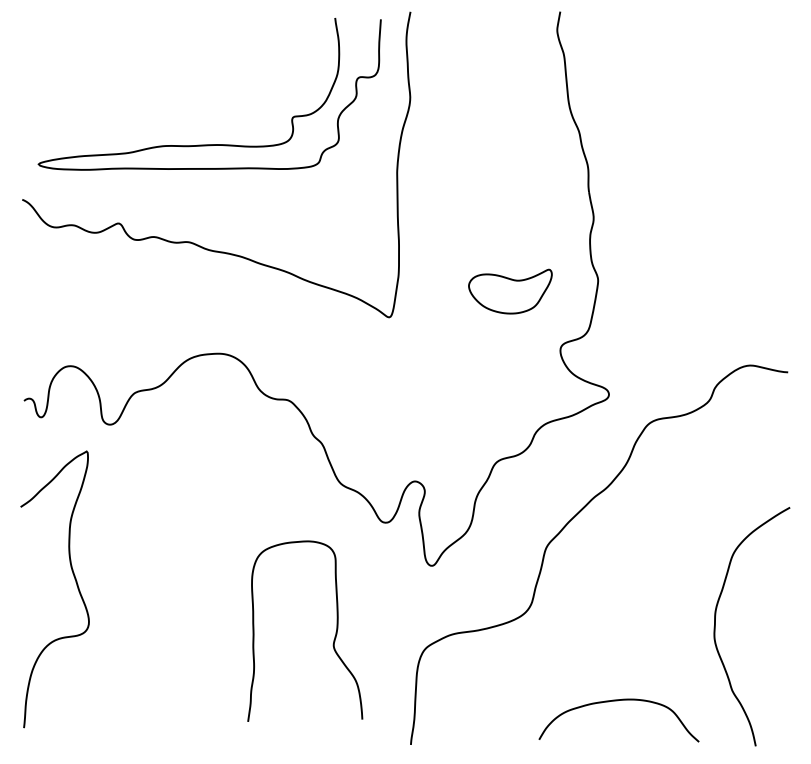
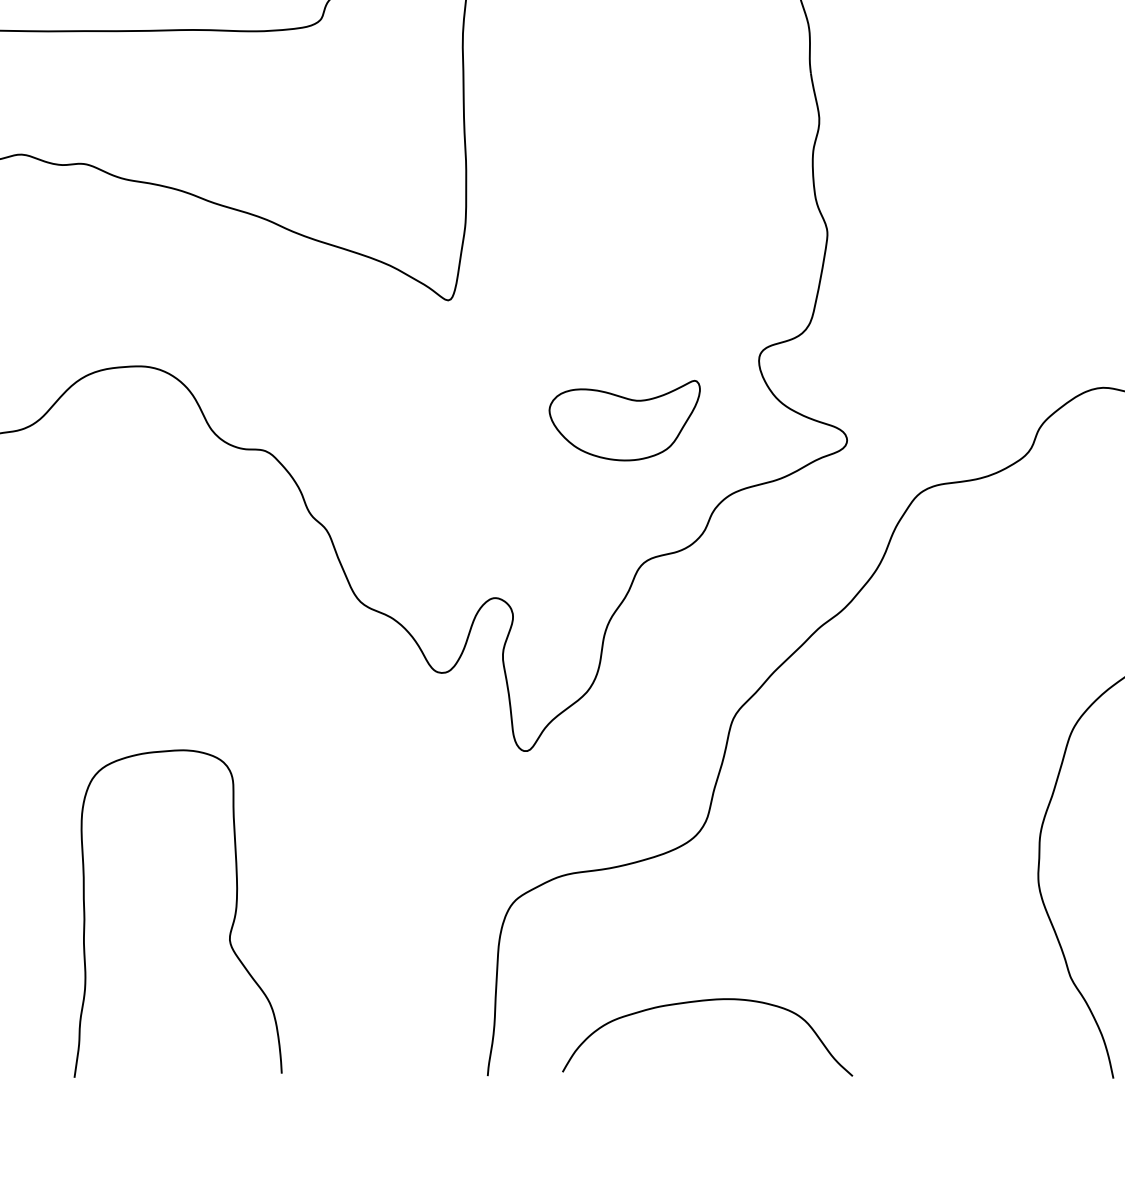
part: (510, 291) -> (624, 420), moved
curve: (333, 639) -> (229, 928), moved
curve: (617, 701) -> (704, 1002), moved

